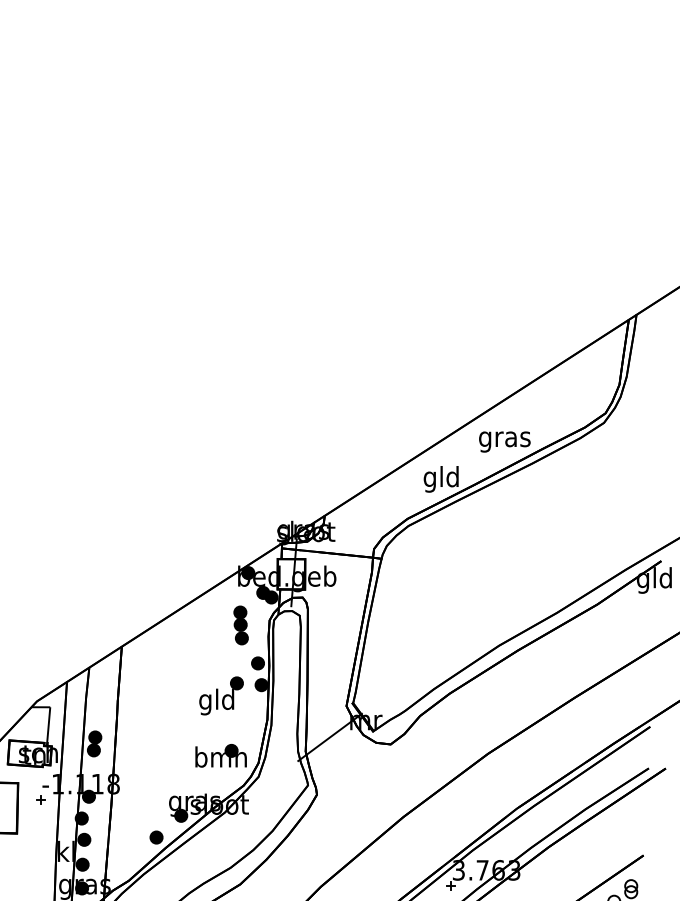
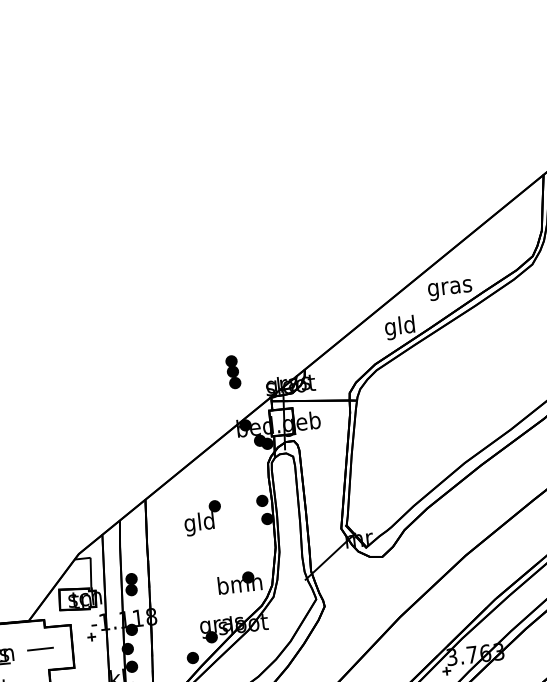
part: (240, 625) -> (232, 372), moved
part: (221, 695) -> (202, 517), moved

